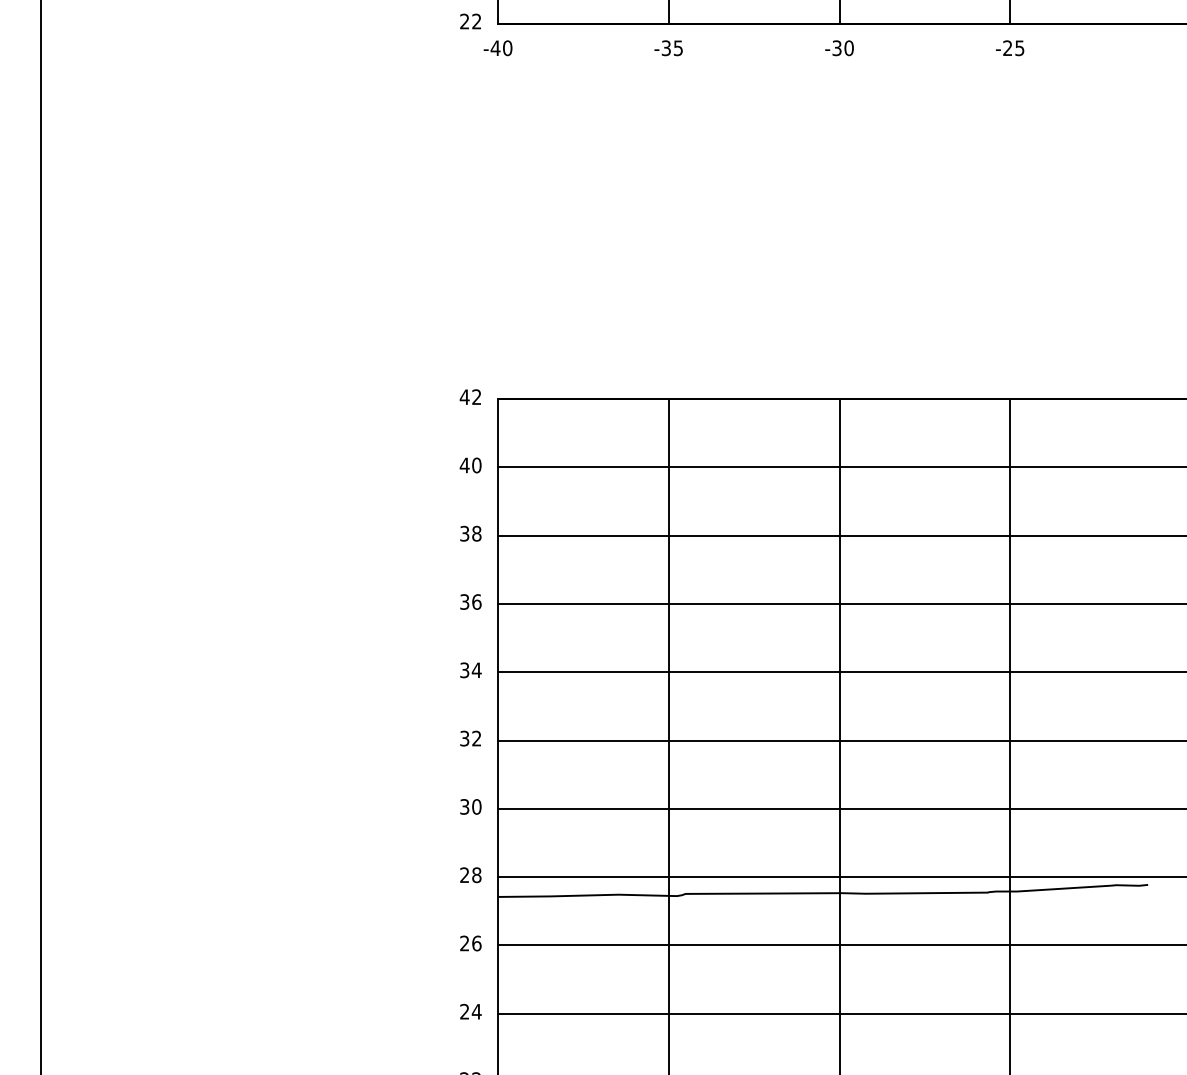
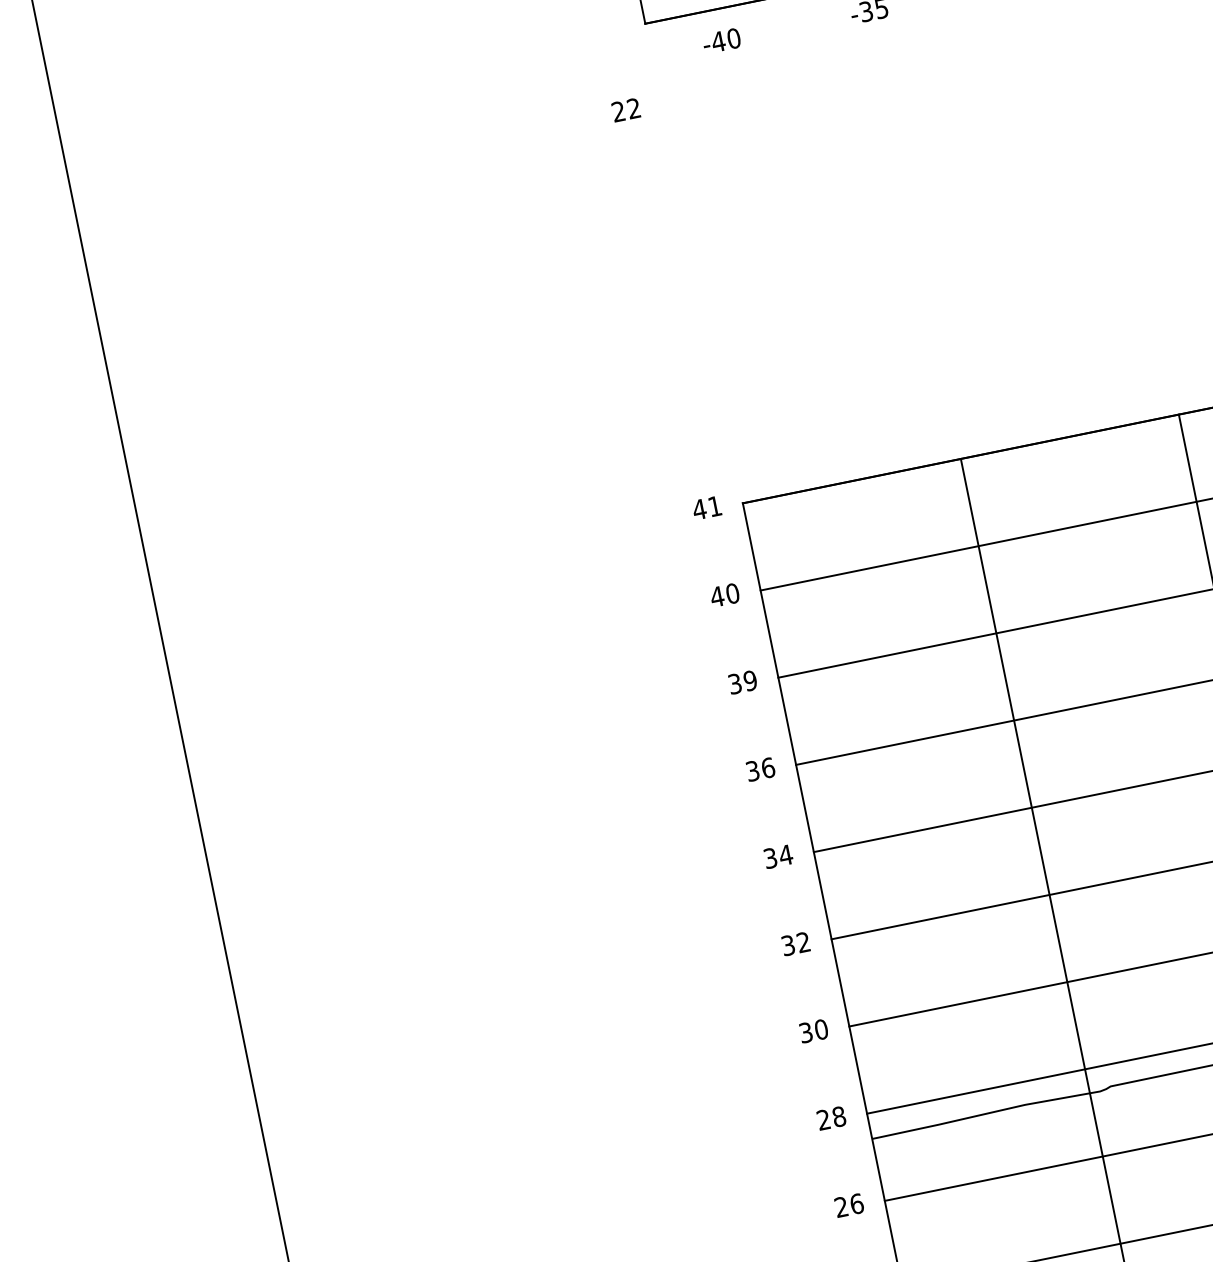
text: (470, 21) -> (625, 110), moved
text: (497, 48) -> (721, 41), moved
text: (476, 396) -> (714, 505), 42 -> 41
text: (476, 533) -> (749, 680), 38 -> 39

